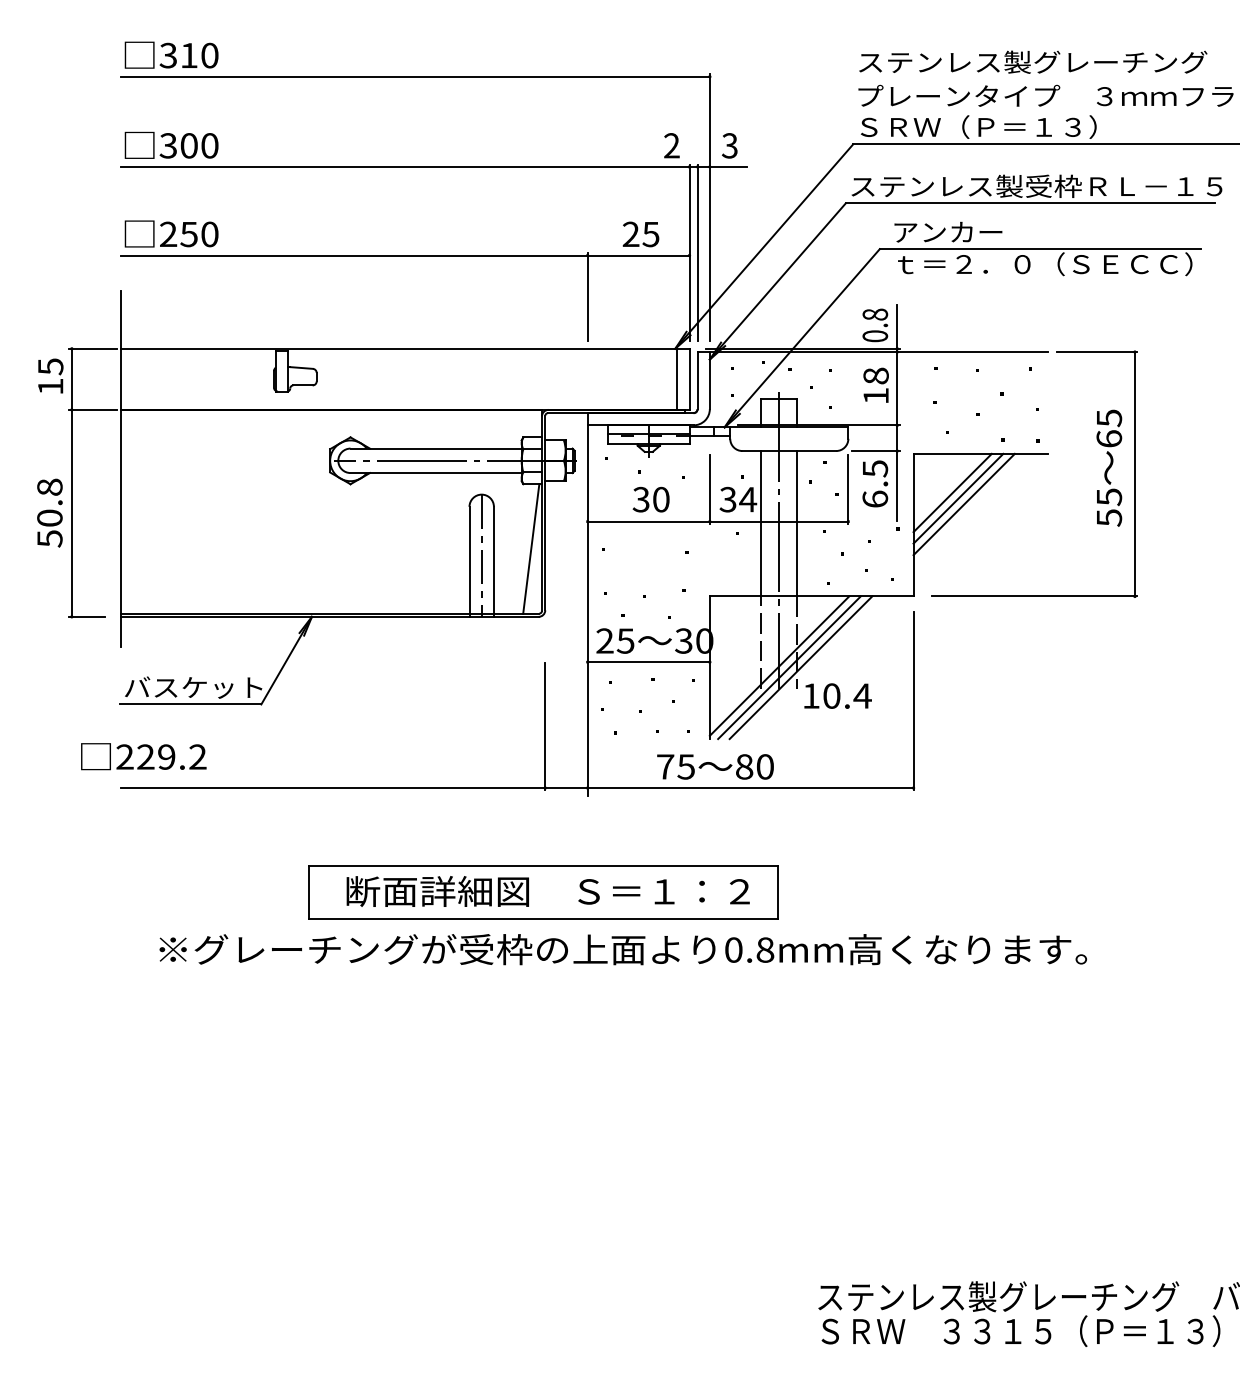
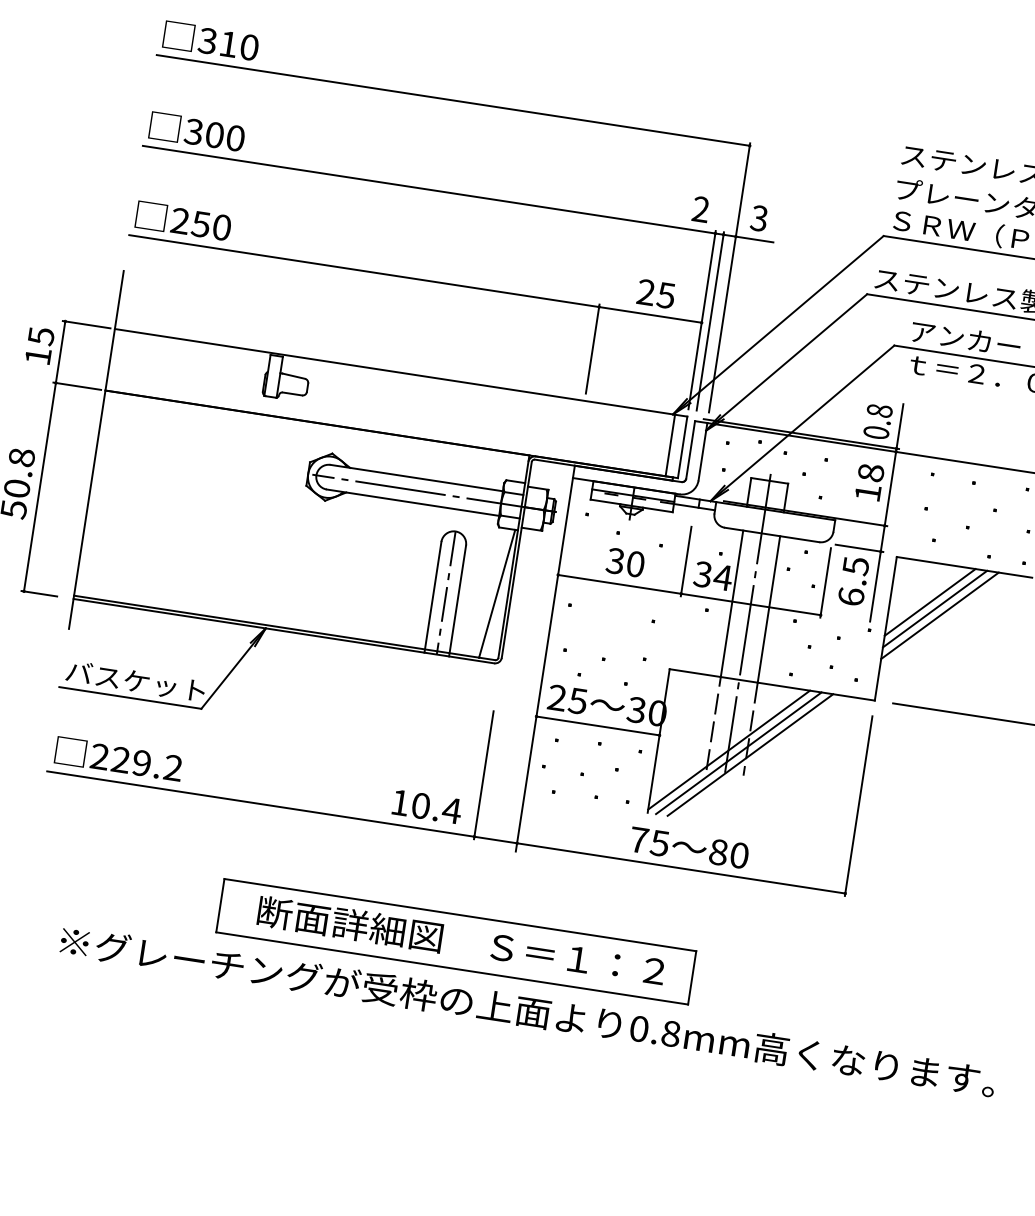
text: (837, 695) -> (426, 806), moved
text: (143, 756) -> (118, 759), moved
text: (715, 766) -> (689, 847), moved

